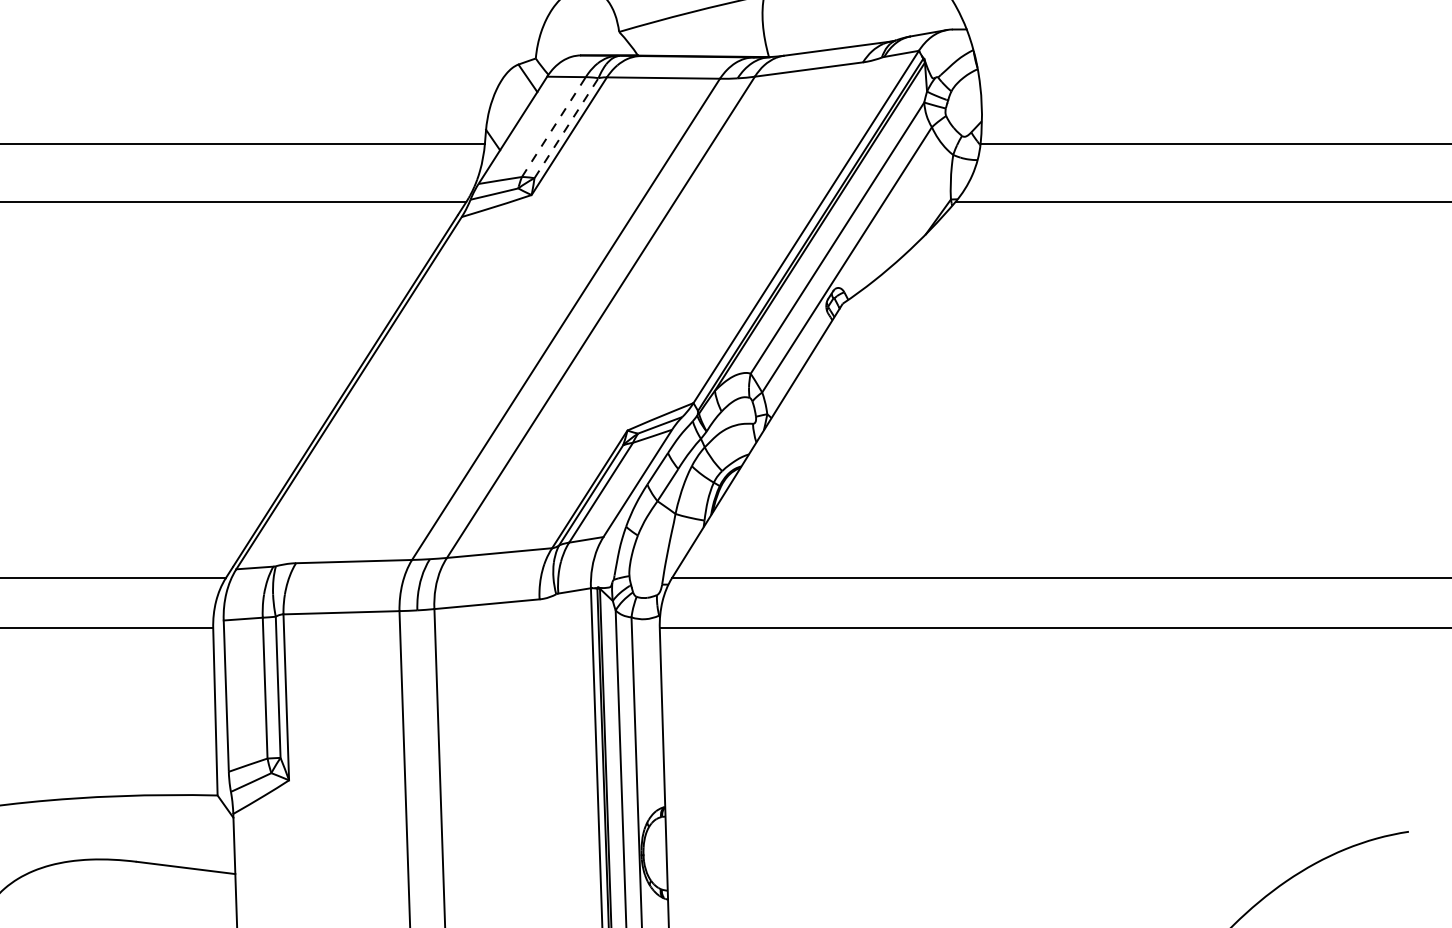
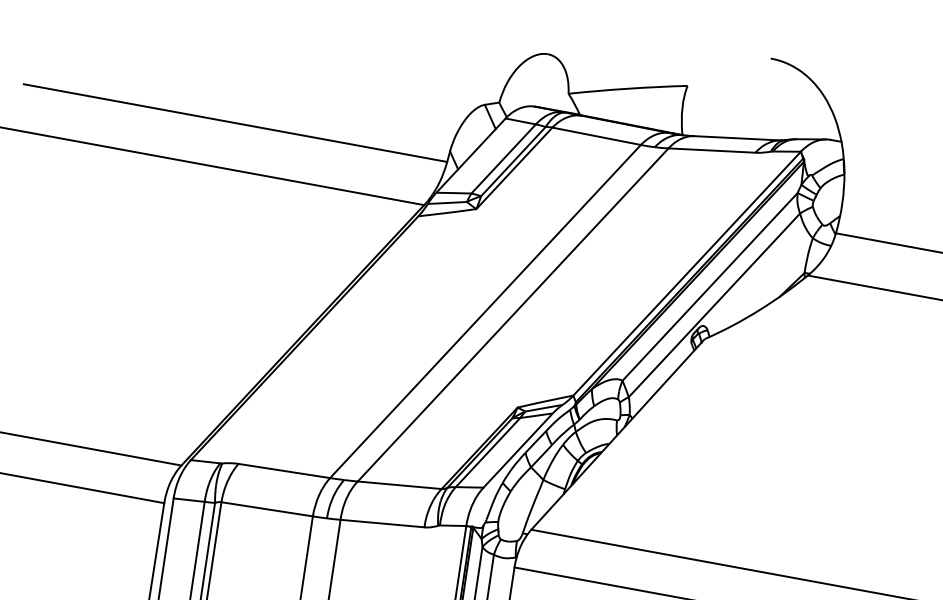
line: (554, 126) -> (504, 158), dashed -> solid
line: (566, 127) -> (513, 161), dashed -> solid

